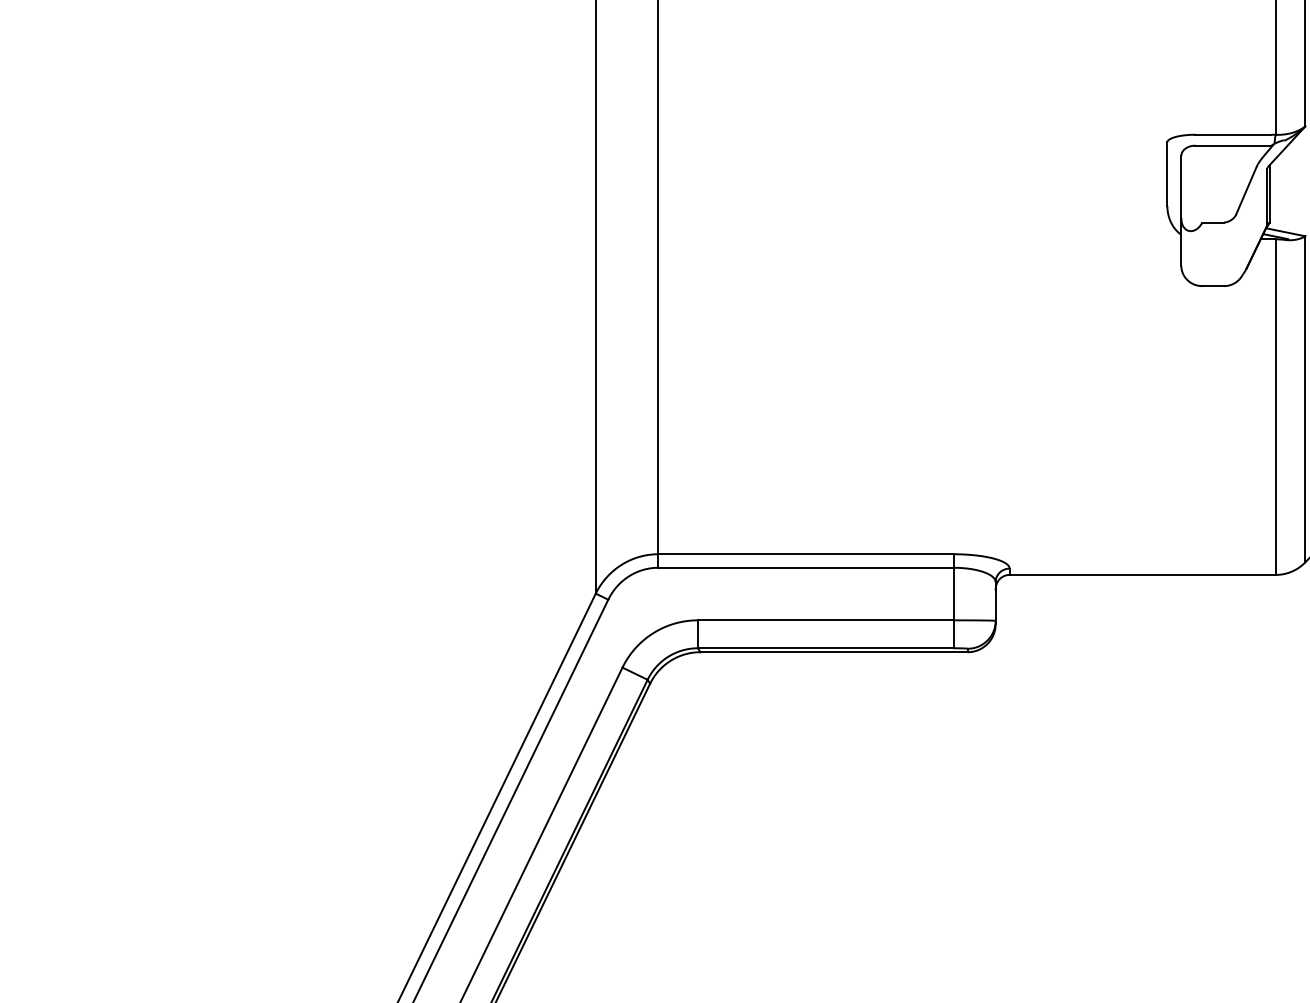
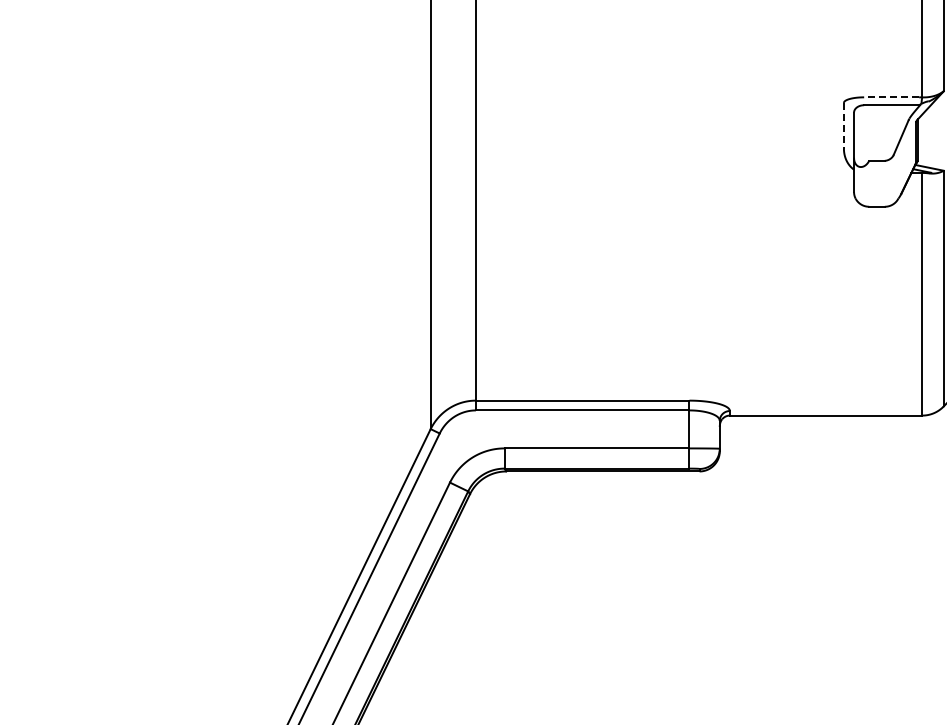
line: (1233, 134) -> (891, 97), solid -> dashed
line: (1166, 173) -> (843, 125), solid -> dashed

